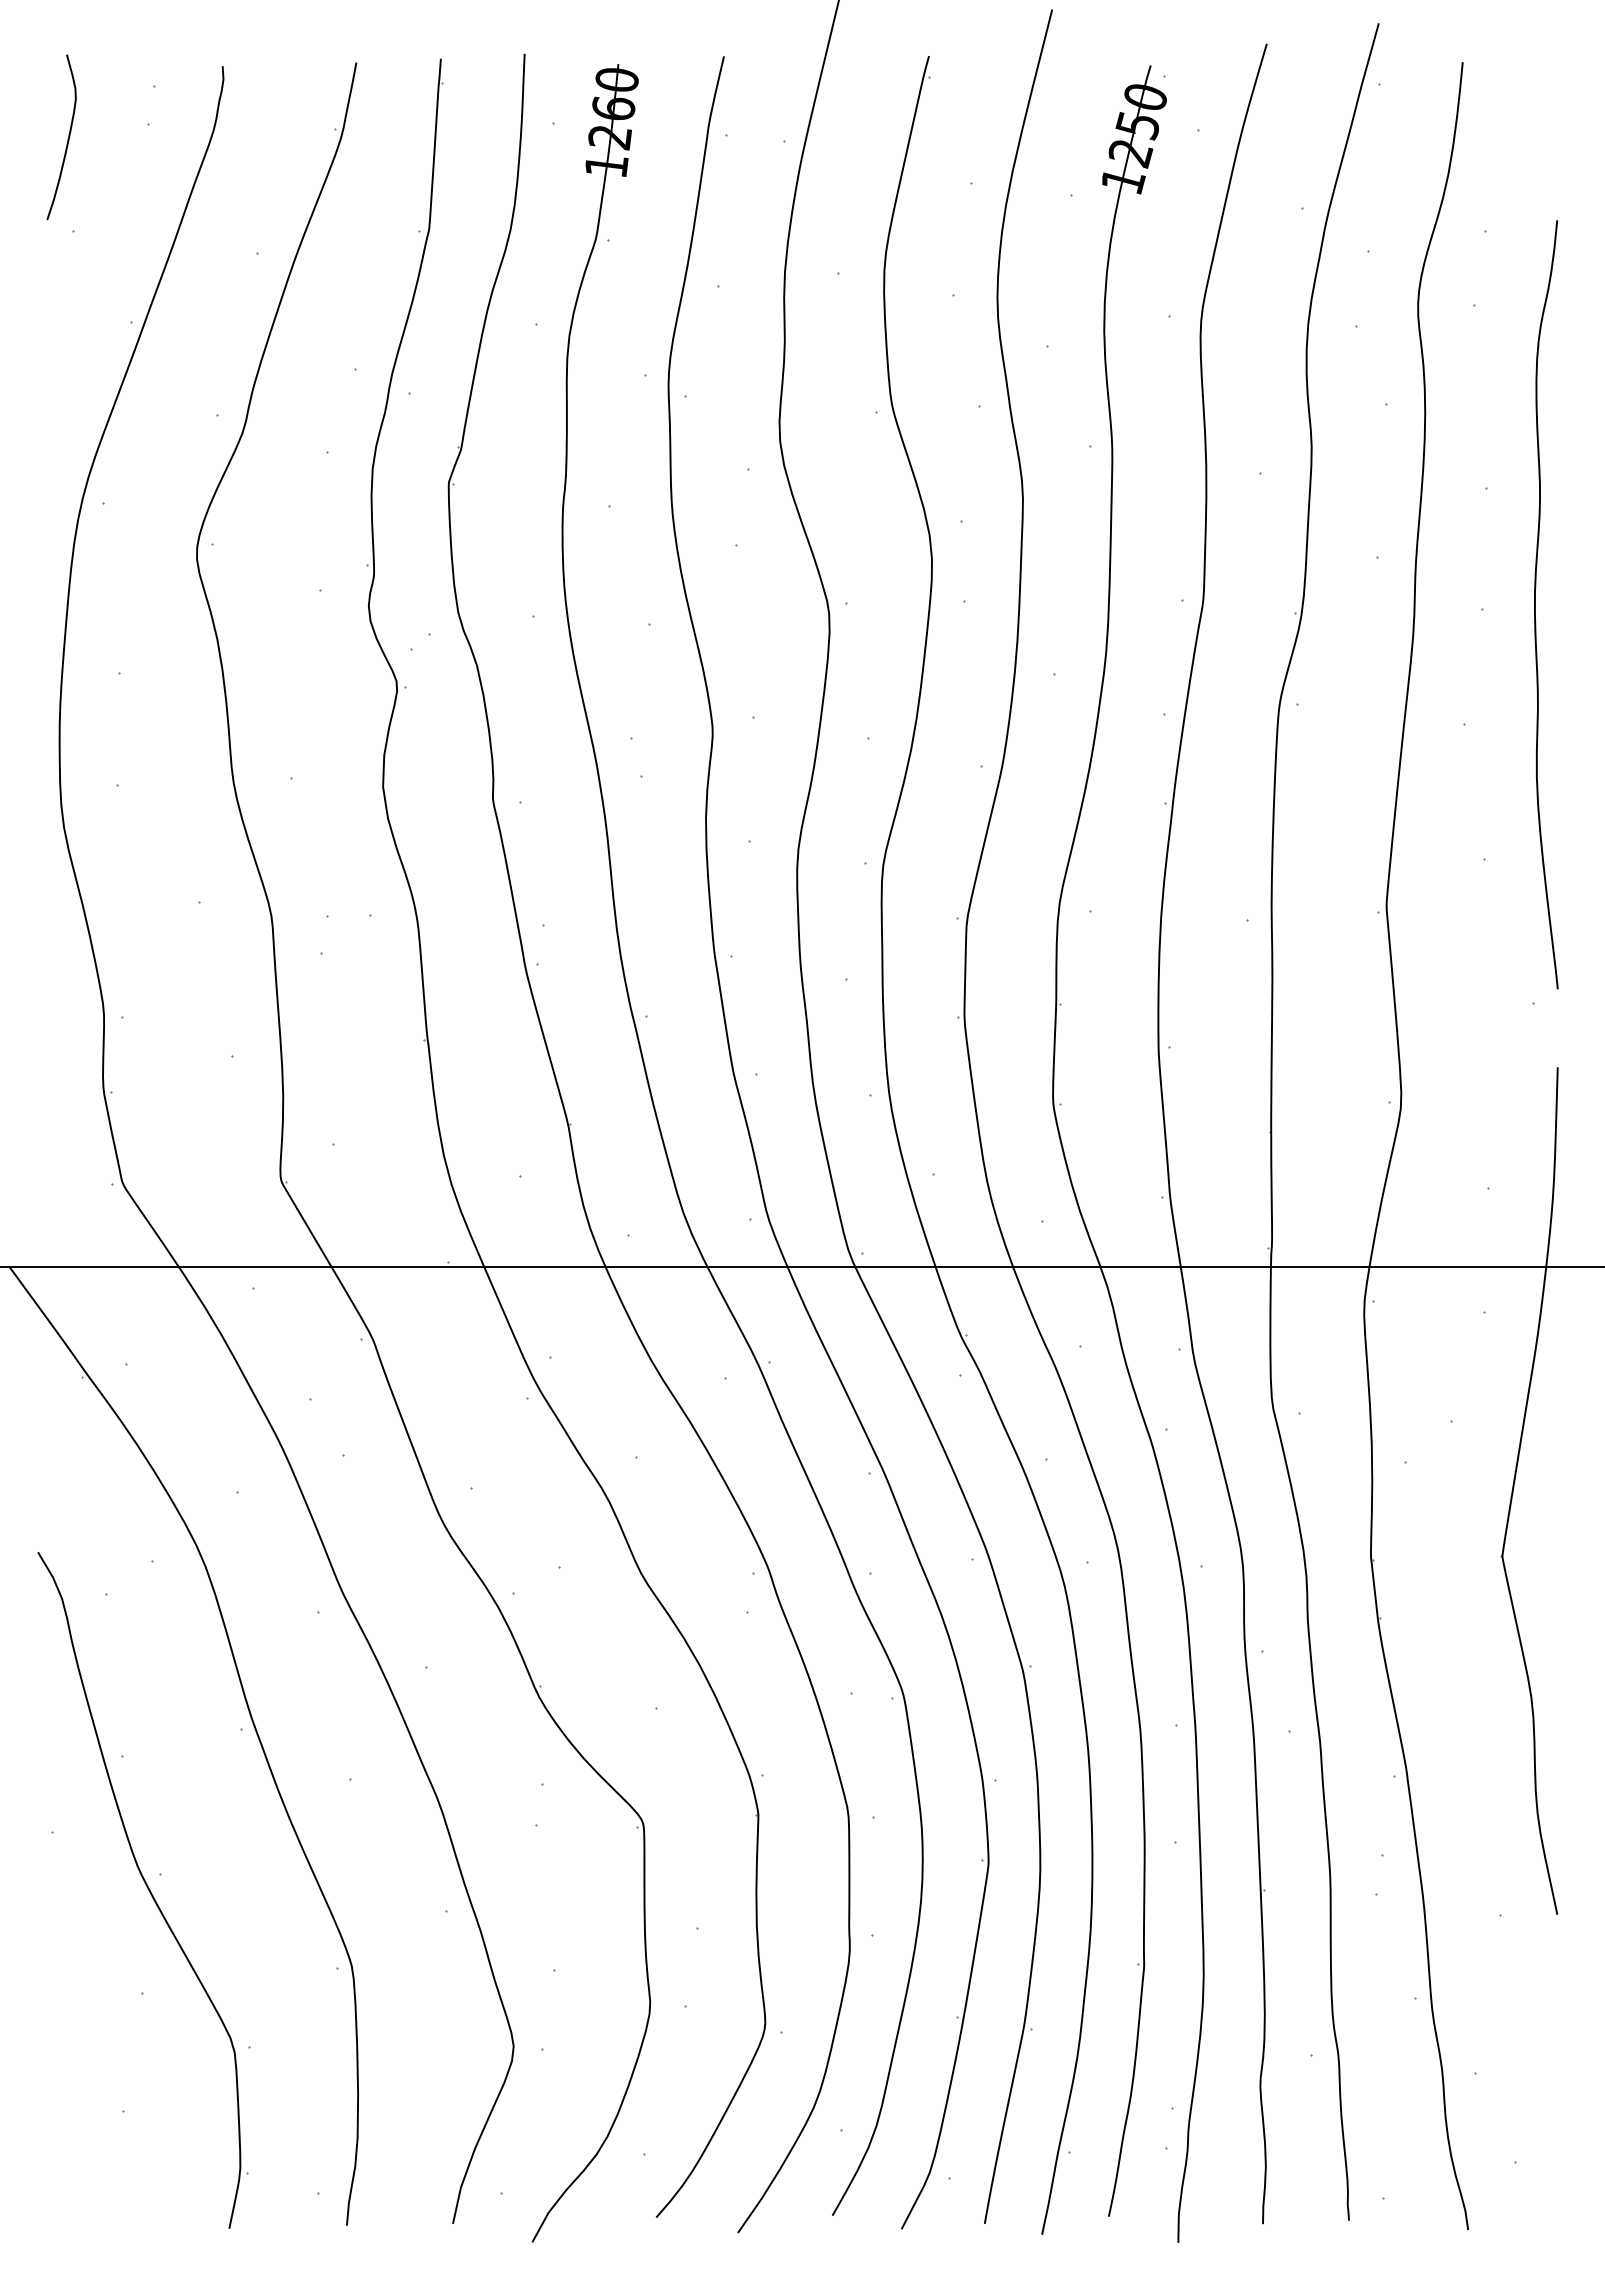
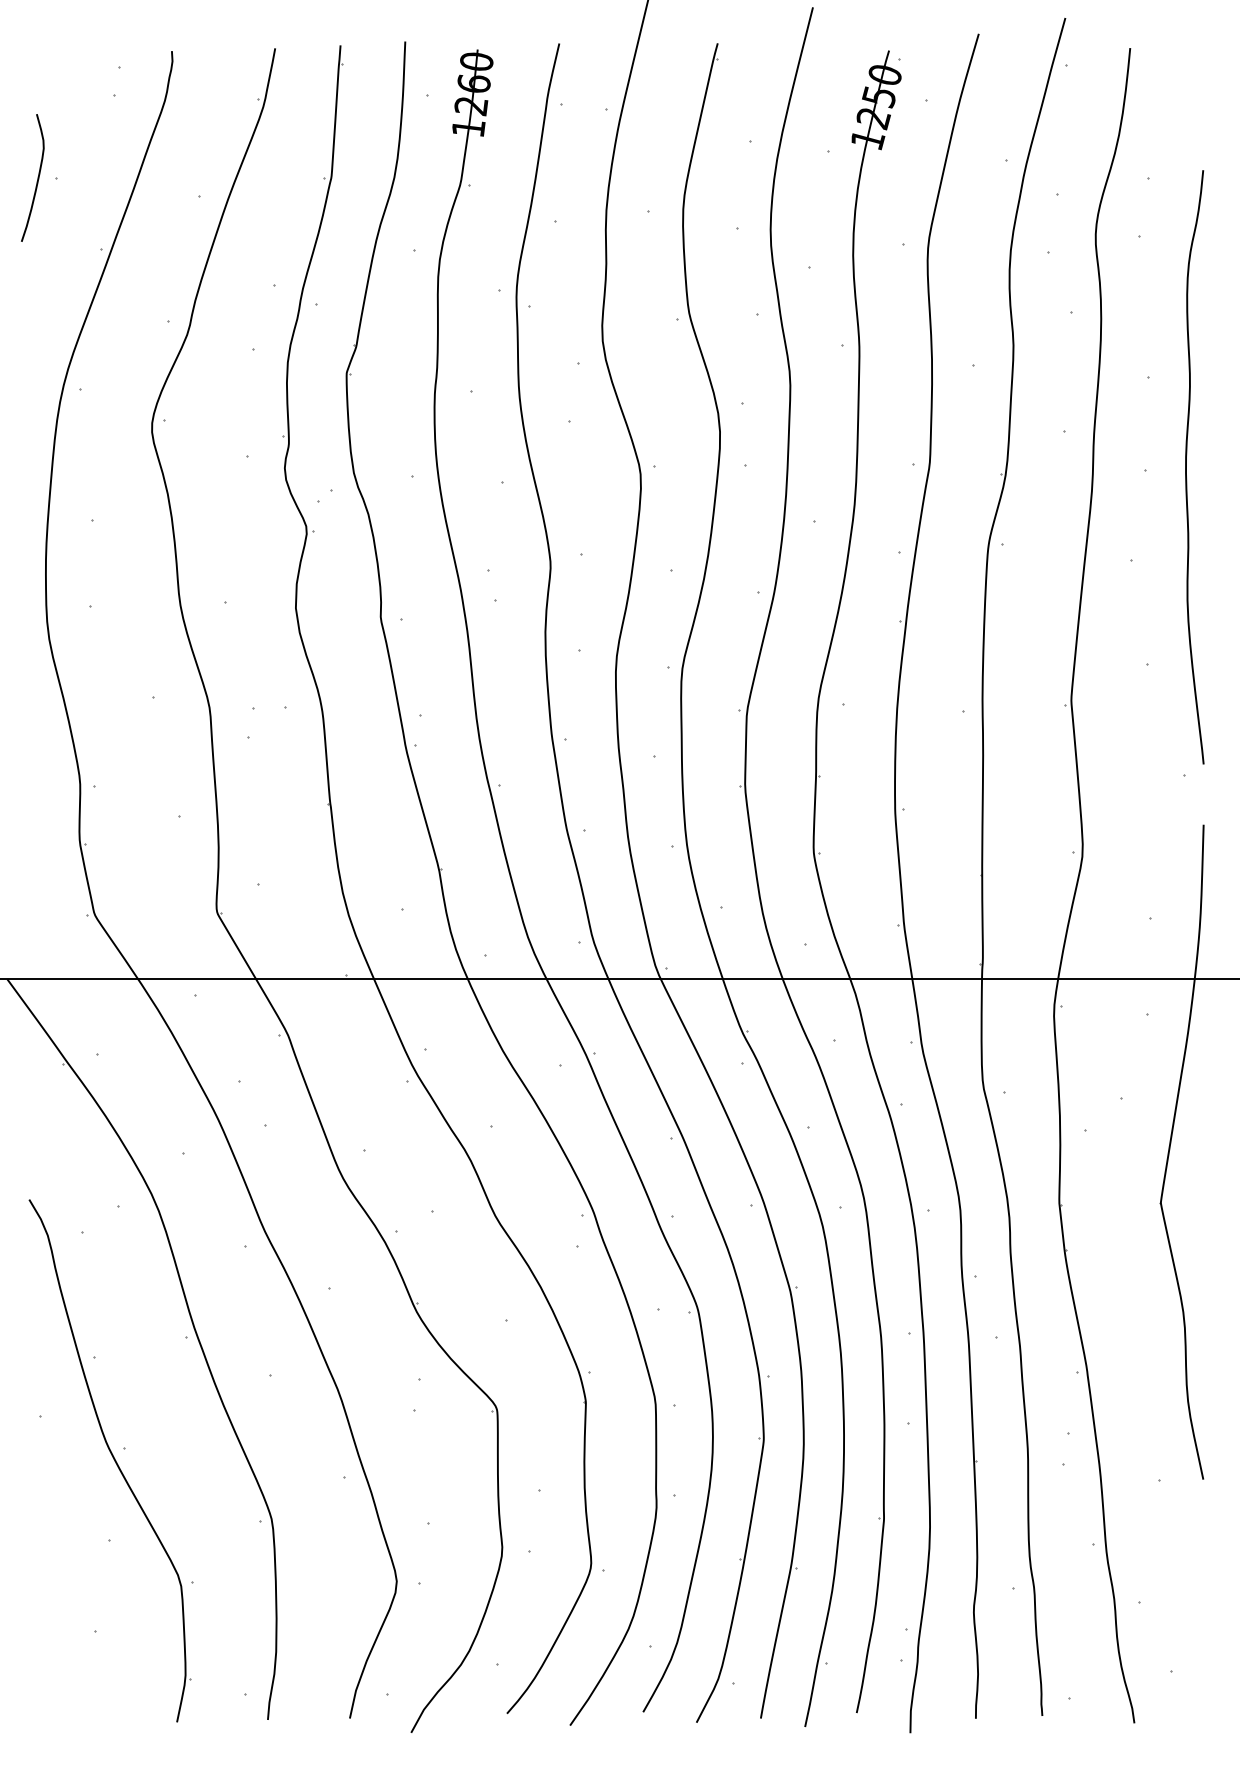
curve: (67, 138) -> (37, 178), moved

